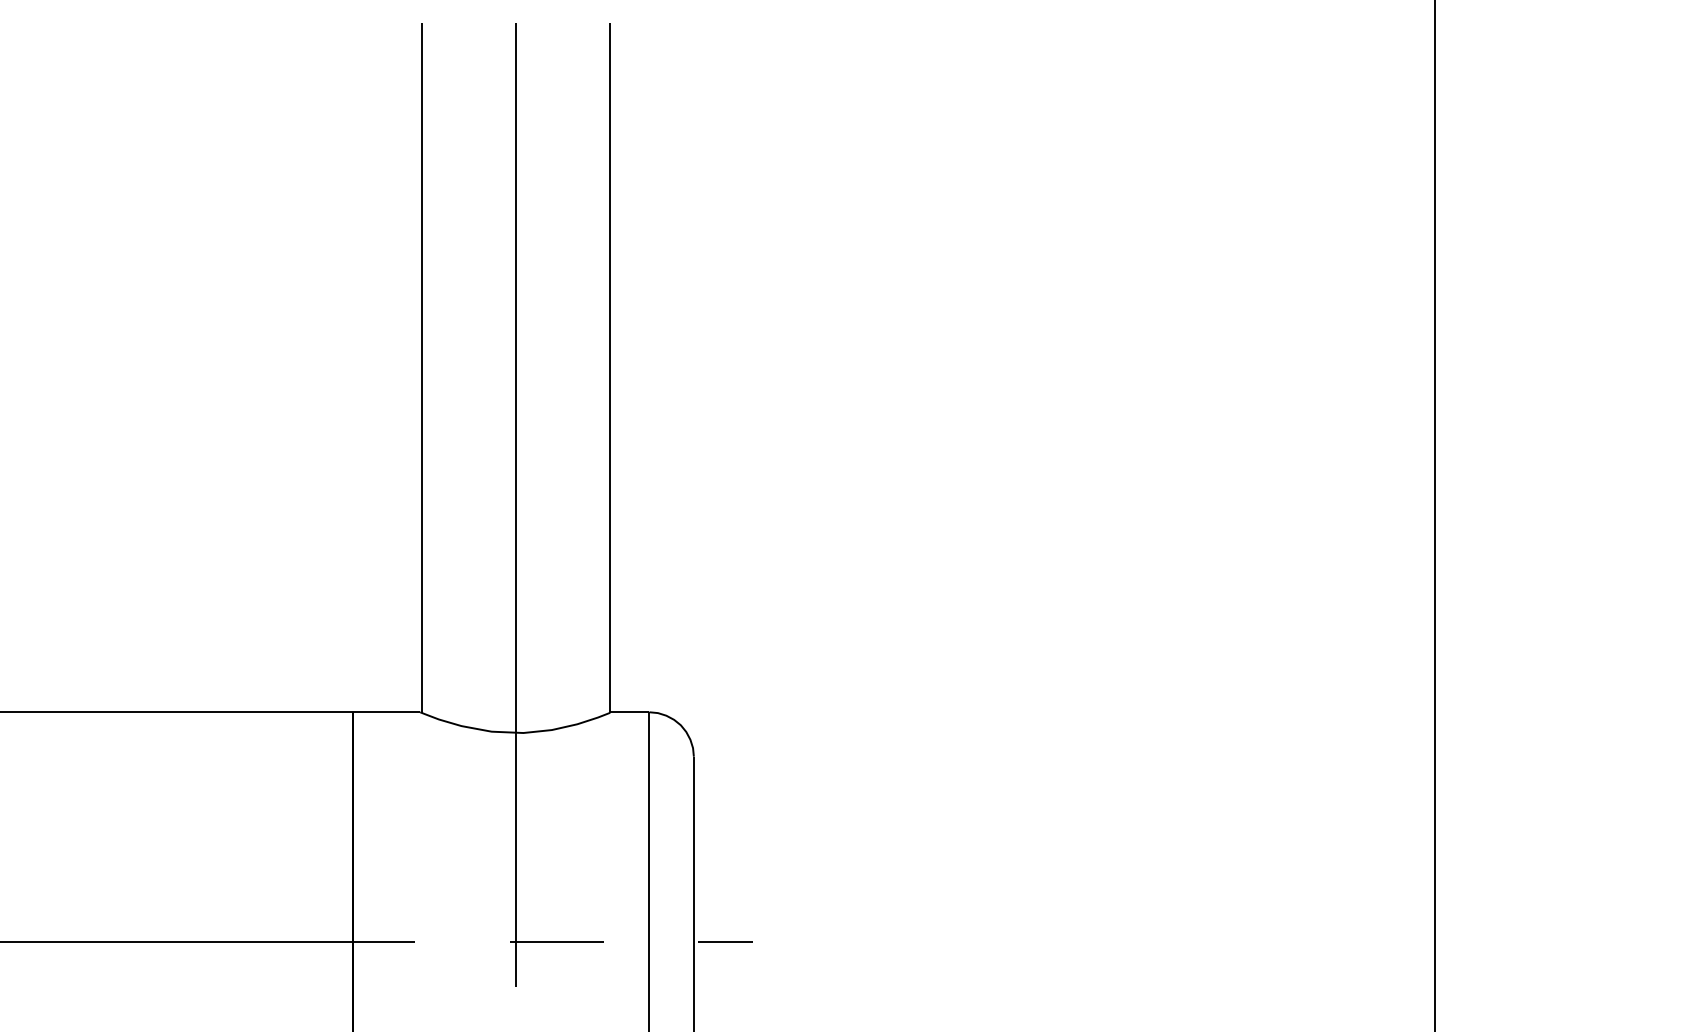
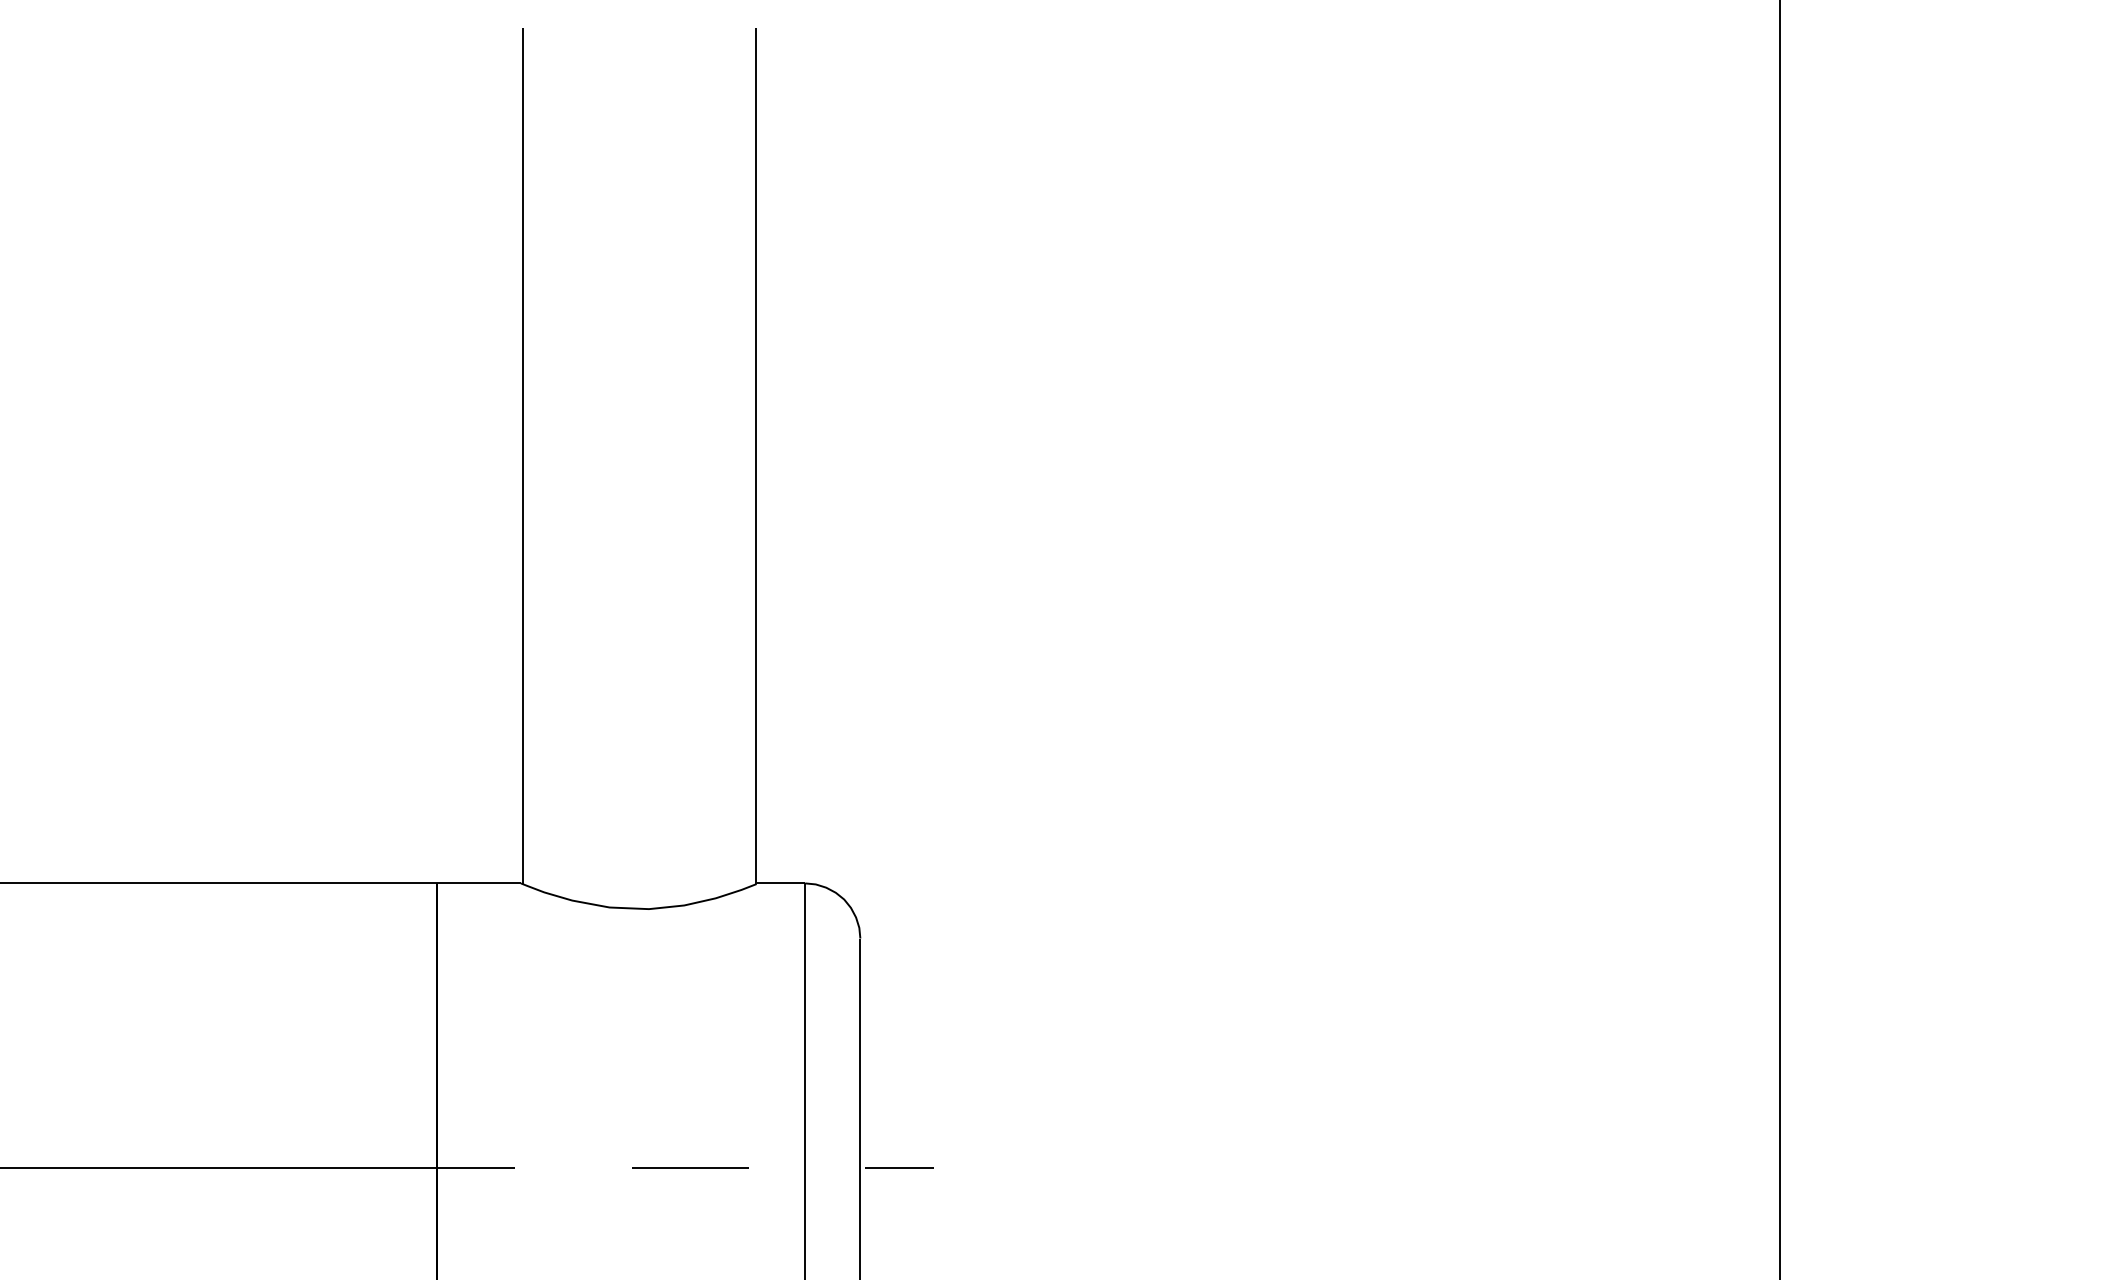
line: (515, 504) -> (639, 625), removed

